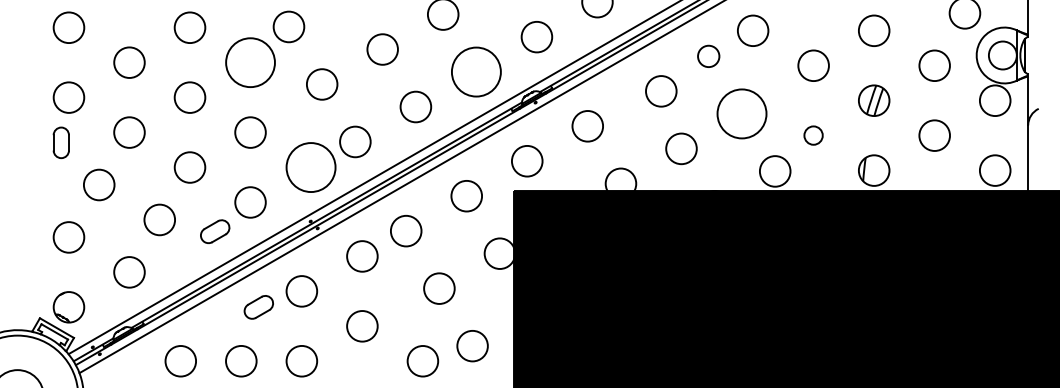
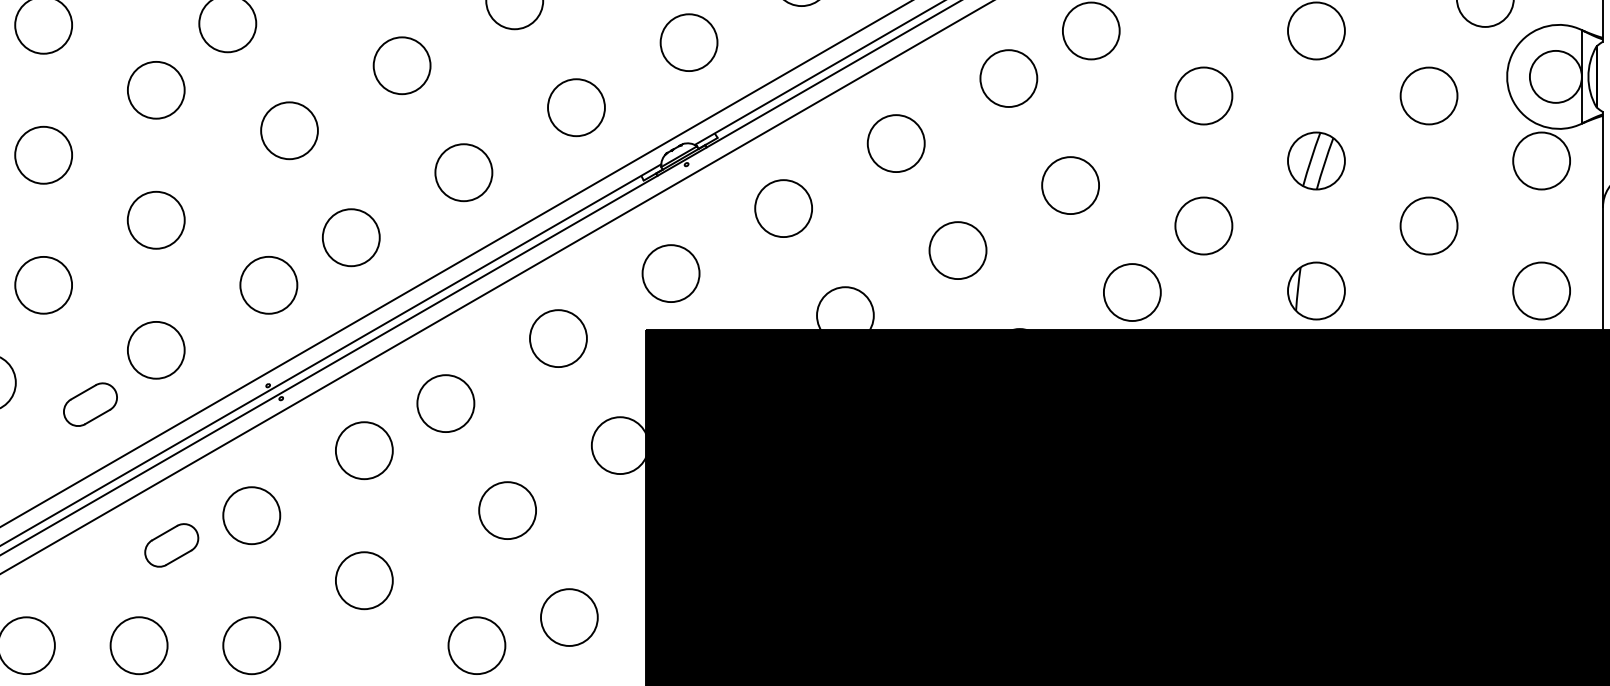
circle: (708, 56) -> (1008, 78), size x1.43
circle: (250, 62) -> (156, 89), size x0.62
circle: (476, 71) -> (576, 106), size x0.62
circle: (661, 91) -> (896, 143), moved
circle: (741, 113) -> (1069, 184), size x0.62
circle: (813, 135) -> (1203, 225), size x1.67
circle: (310, 167) -> (267, 285), size x0.62

